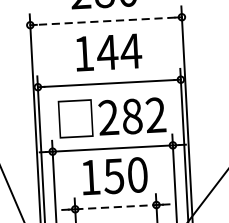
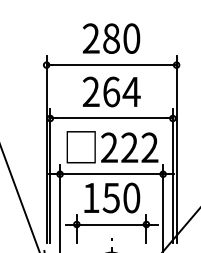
line: (106, 21) -> (111, 65), dashed -> solid
text: (95, 52) -> (101, 91), 144 -> 264
text: (132, 116) -> (129, 147), 282 -> 222
line: (115, 207) -> (111, 224), dashed -> solid

